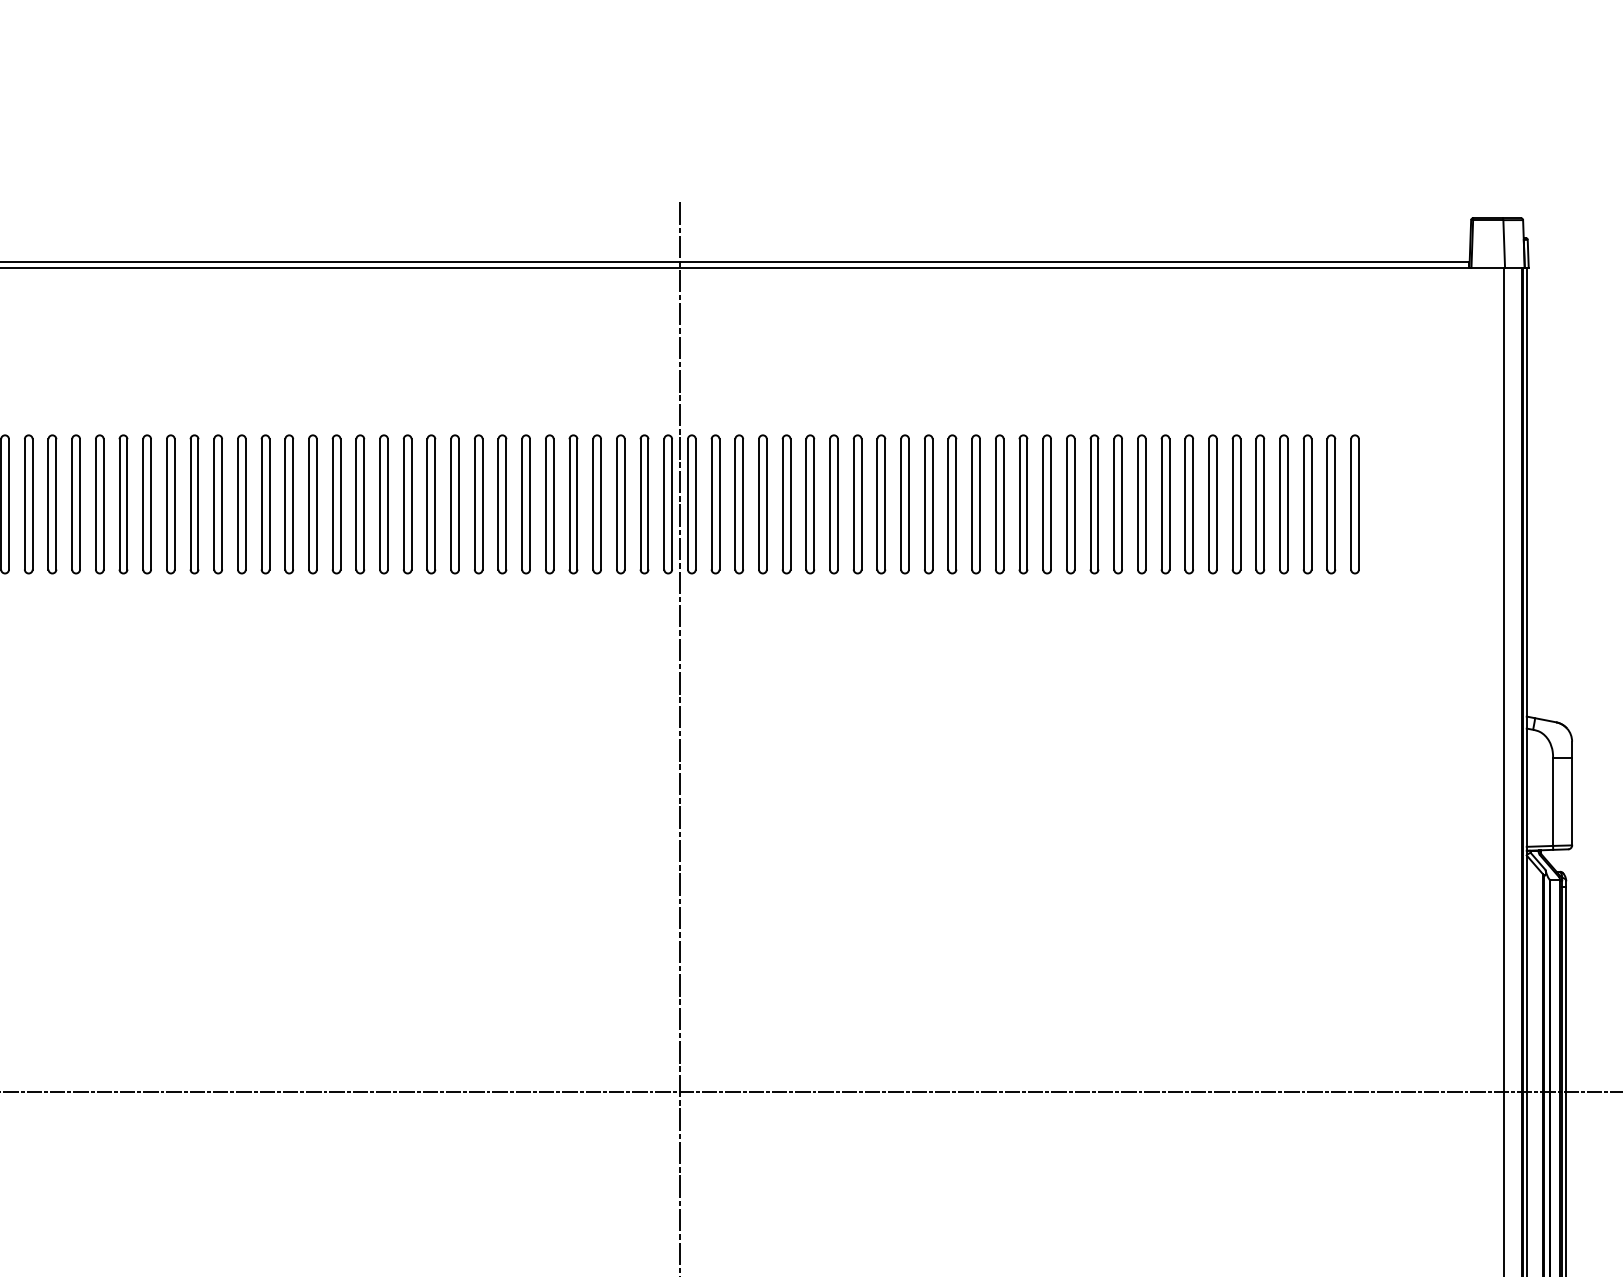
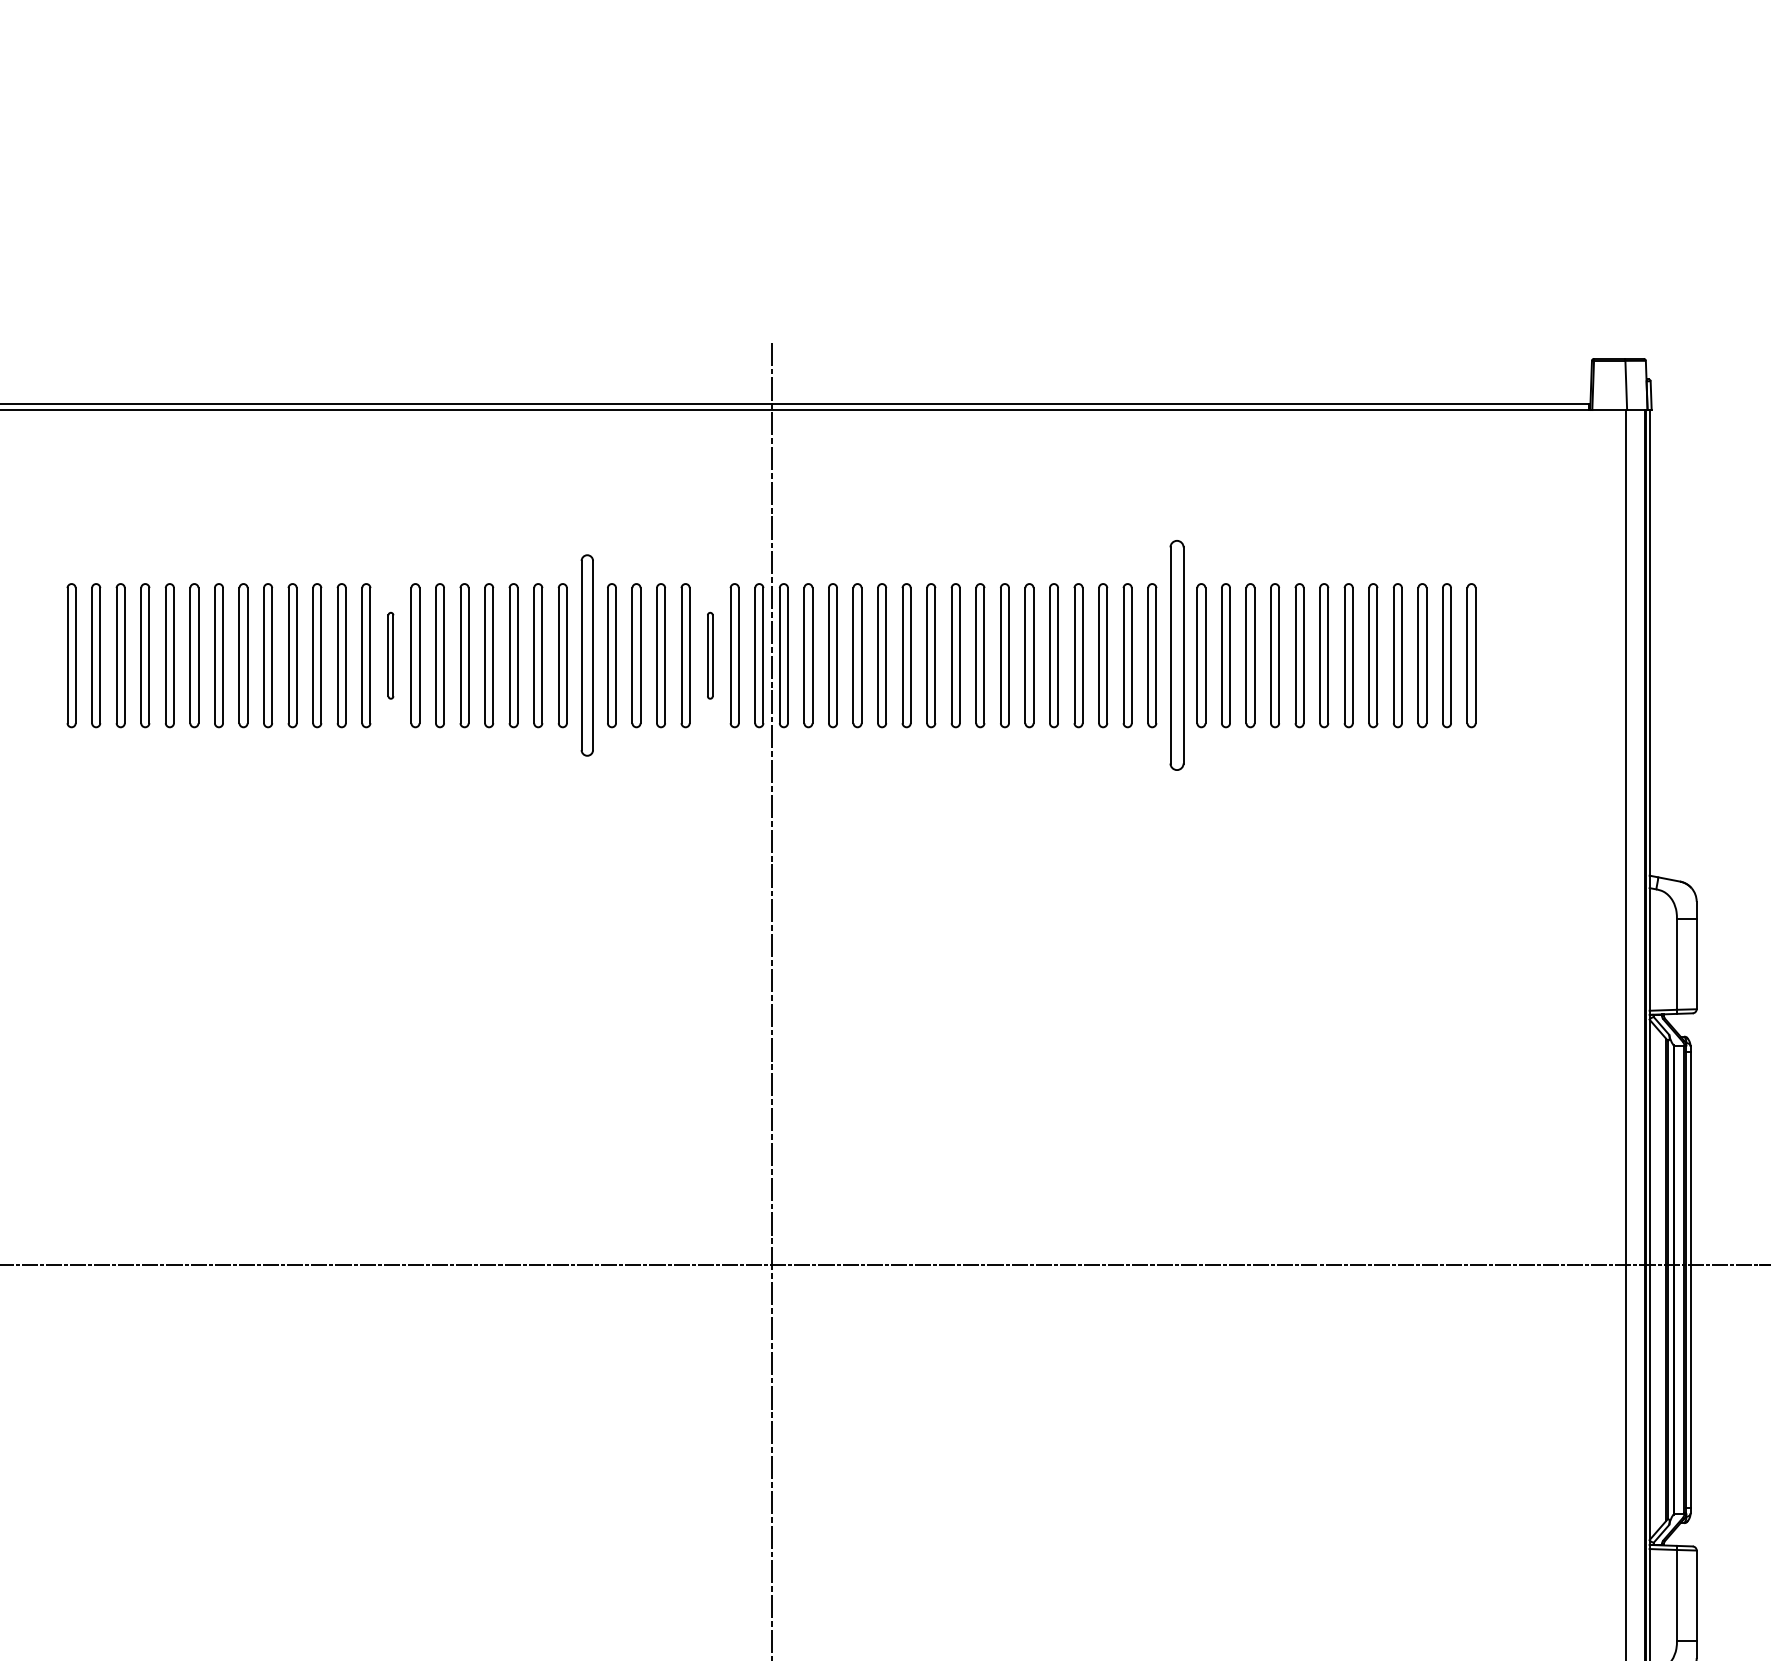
part: (312, 504) -> (390, 655), size x0.6
part: (502, 504) -> (587, 655), size x1.4
part: (621, 504) -> (710, 655), size x0.6
part: (1070, 504) -> (1176, 655), size x1.6

